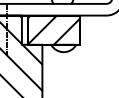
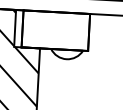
hatch: (53, 29) -> (55, 29), removed

